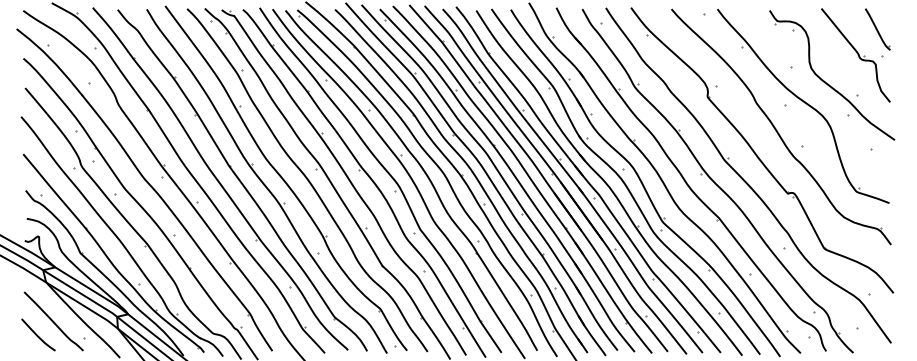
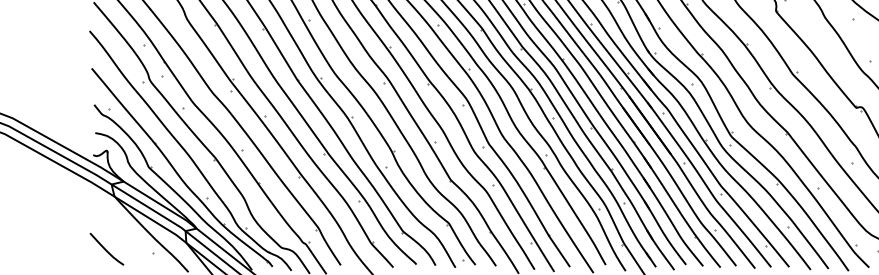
curve: (53, 321) -> (121, 235), removed

